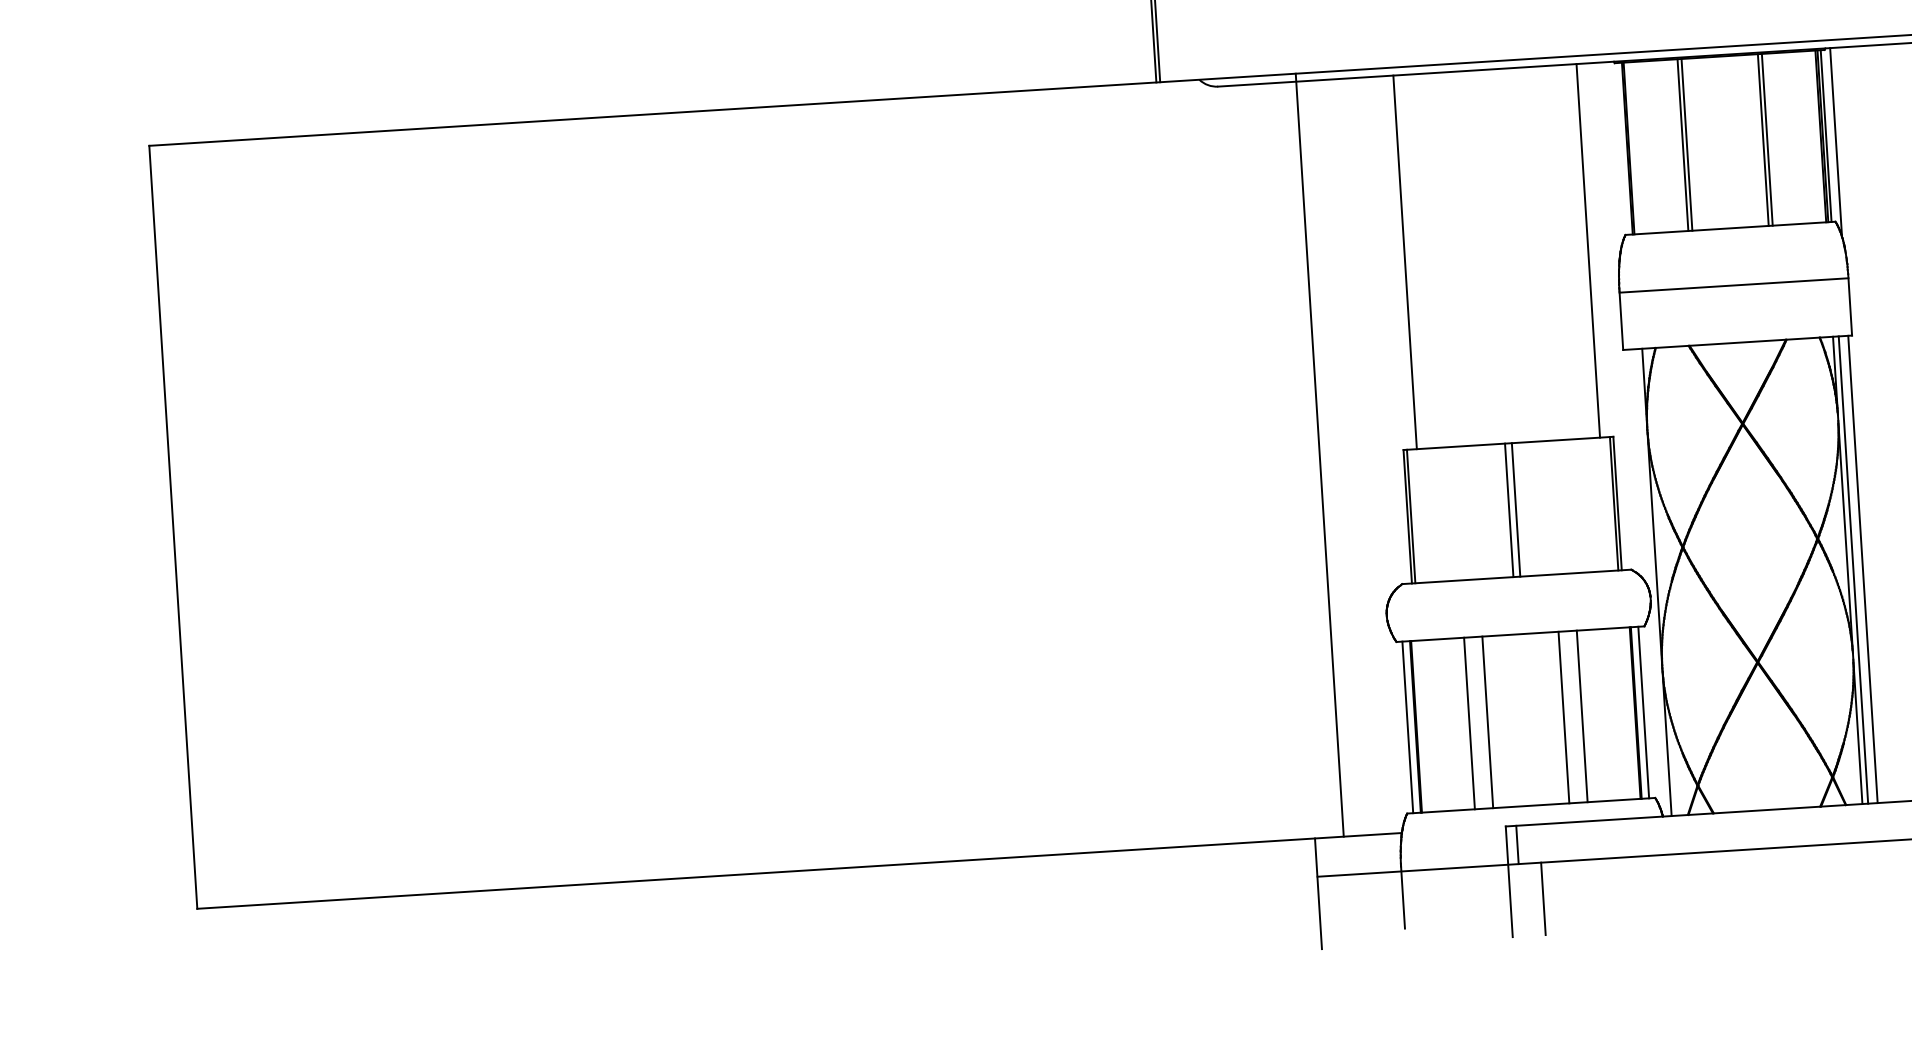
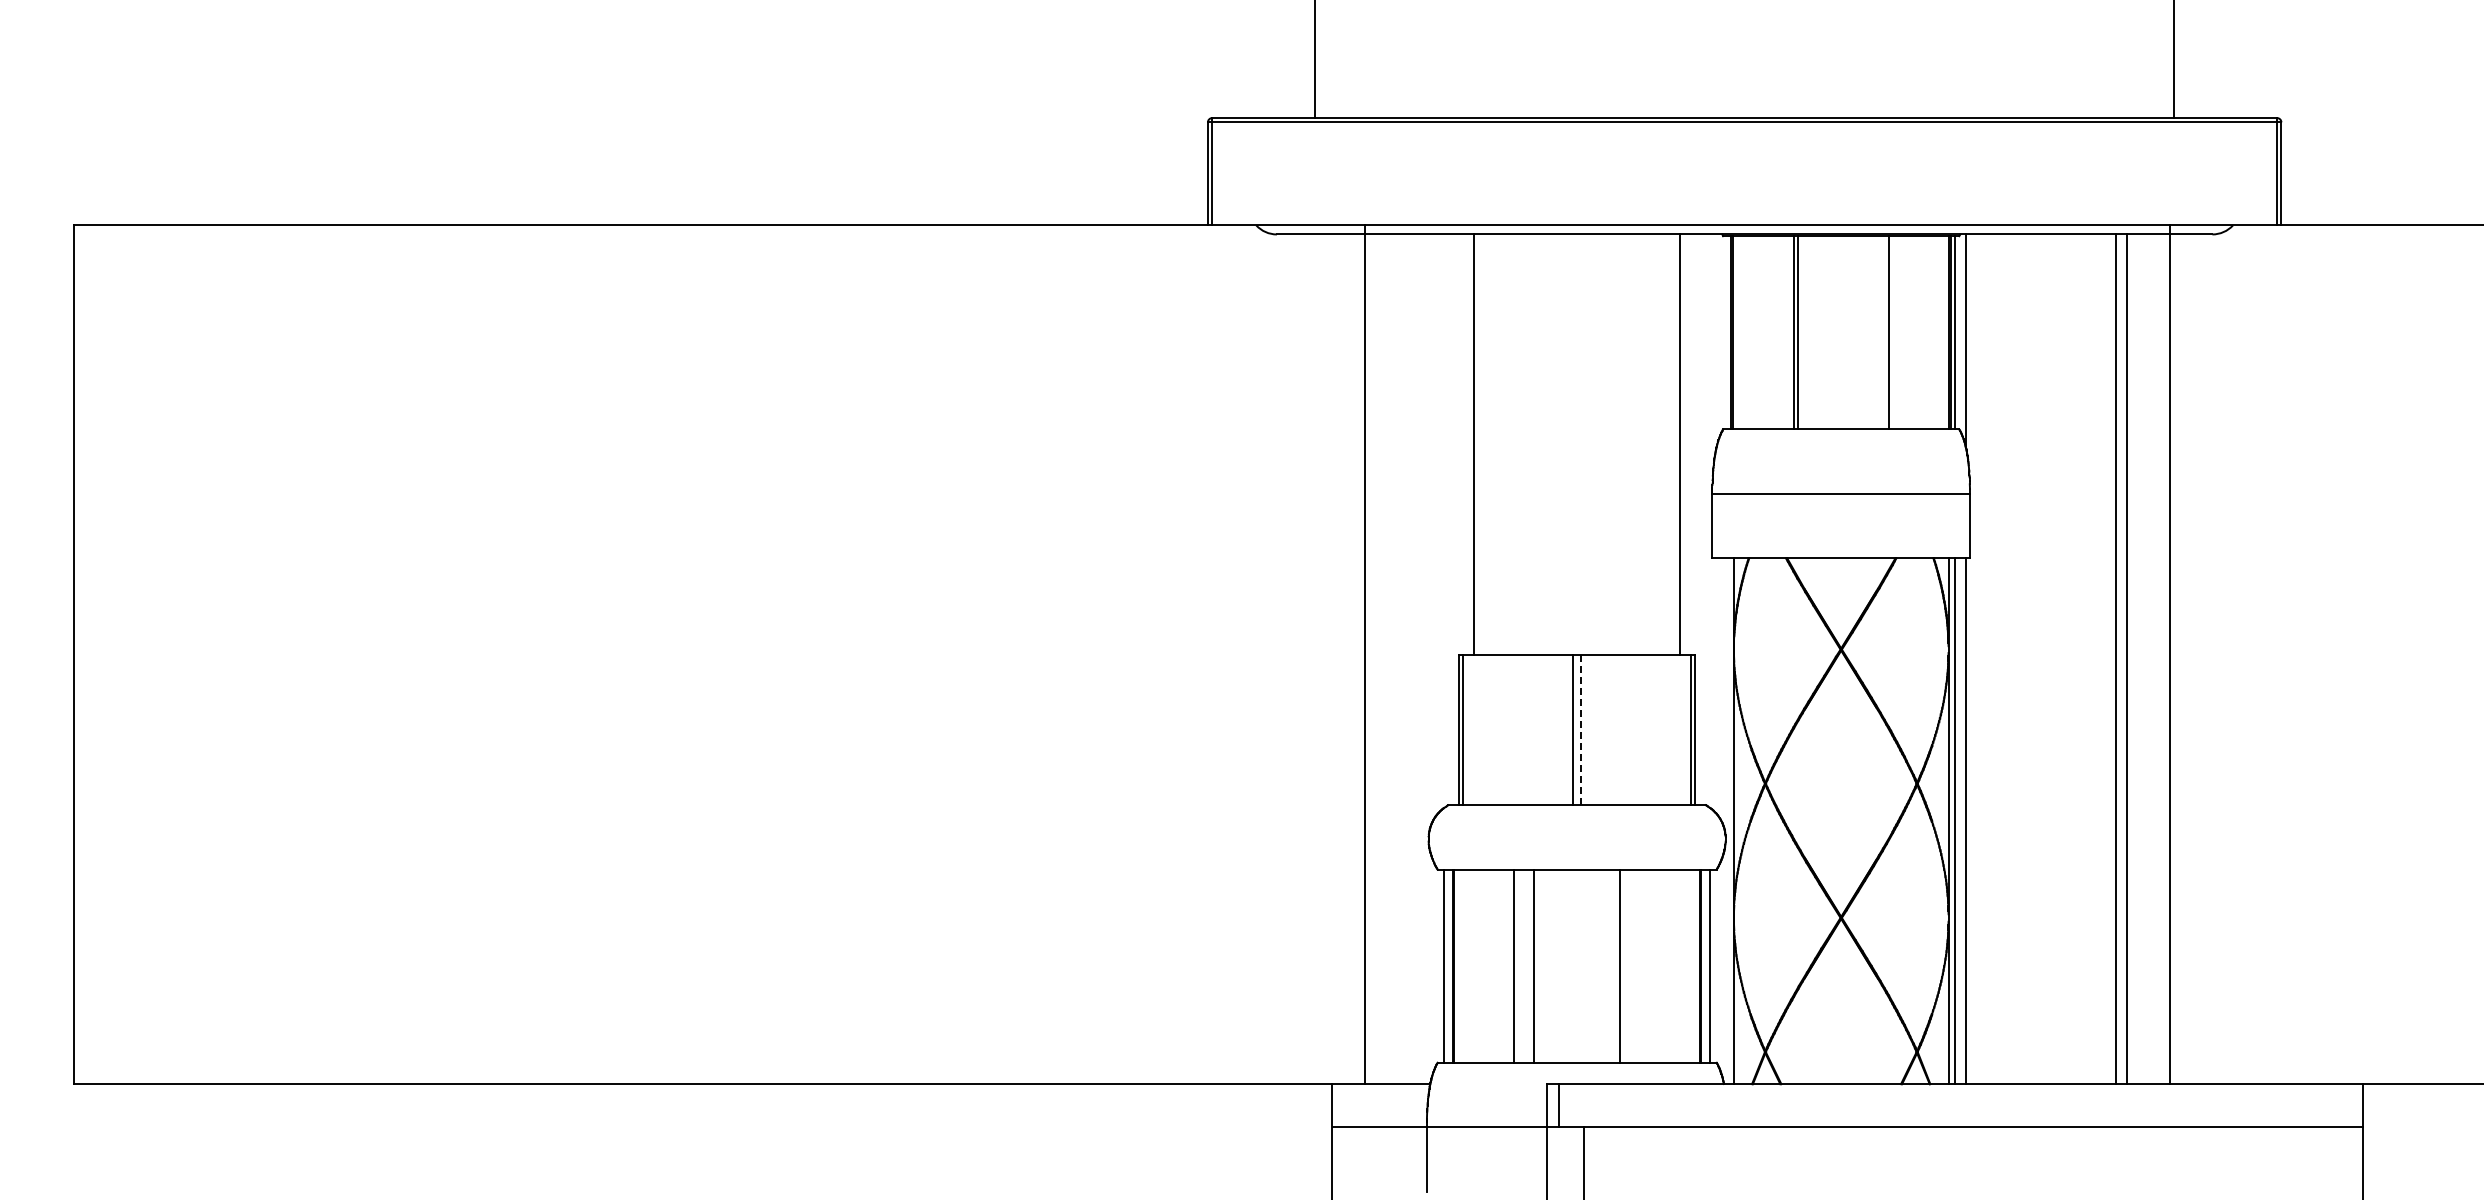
line: (1763, 139) -> (1884, 332), removed
line: (1516, 509) -> (1581, 729), solid -> dashed
line: (1582, 715) -> (1640, 965), removed

